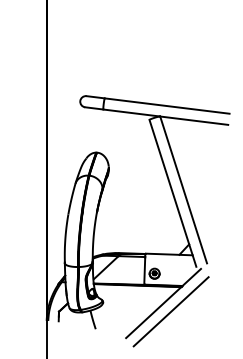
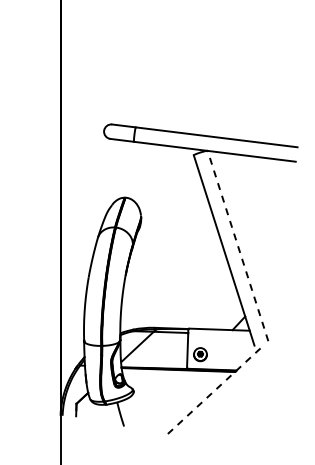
line: (184, 190) -> (238, 246), solid -> dashed
line: (163, 303) -> (211, 393), solid -> dashed
line: (170, 311) -> (221, 403), removed

